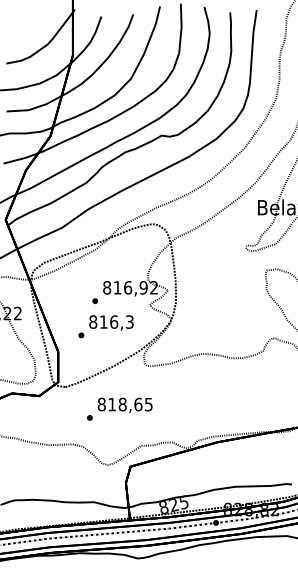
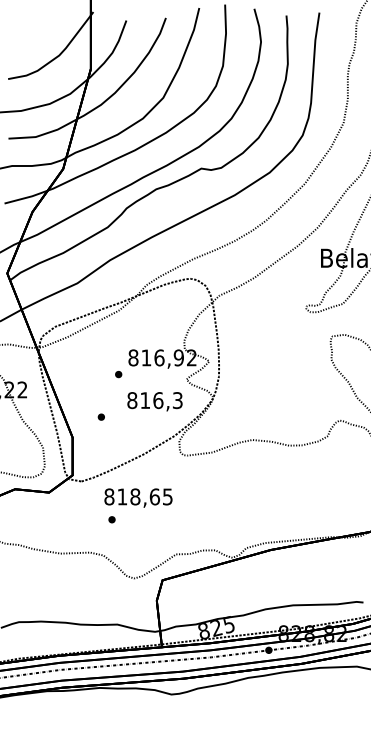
text: (111, 322) -> (155, 401), moved
text: (124, 405) -> (137, 498), moved

